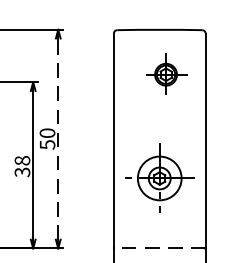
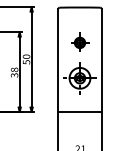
part: (167, 71) -> (80, 41), moved
line: (57, 138) -> (31, 59), dashed -> solid
line: (160, 248) -> (80, 111), dashed -> solid

